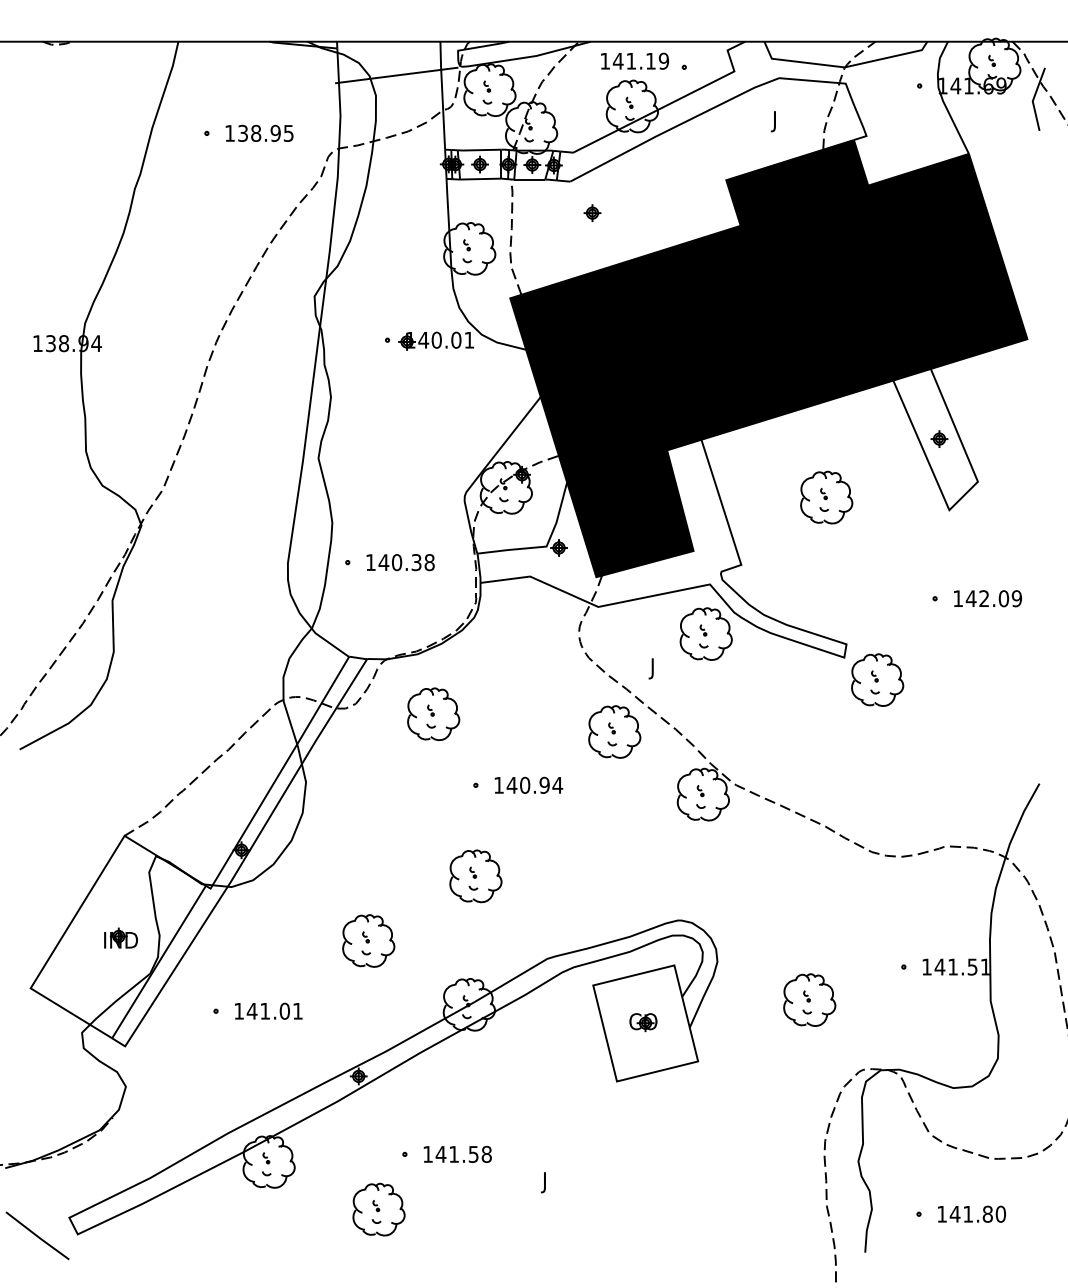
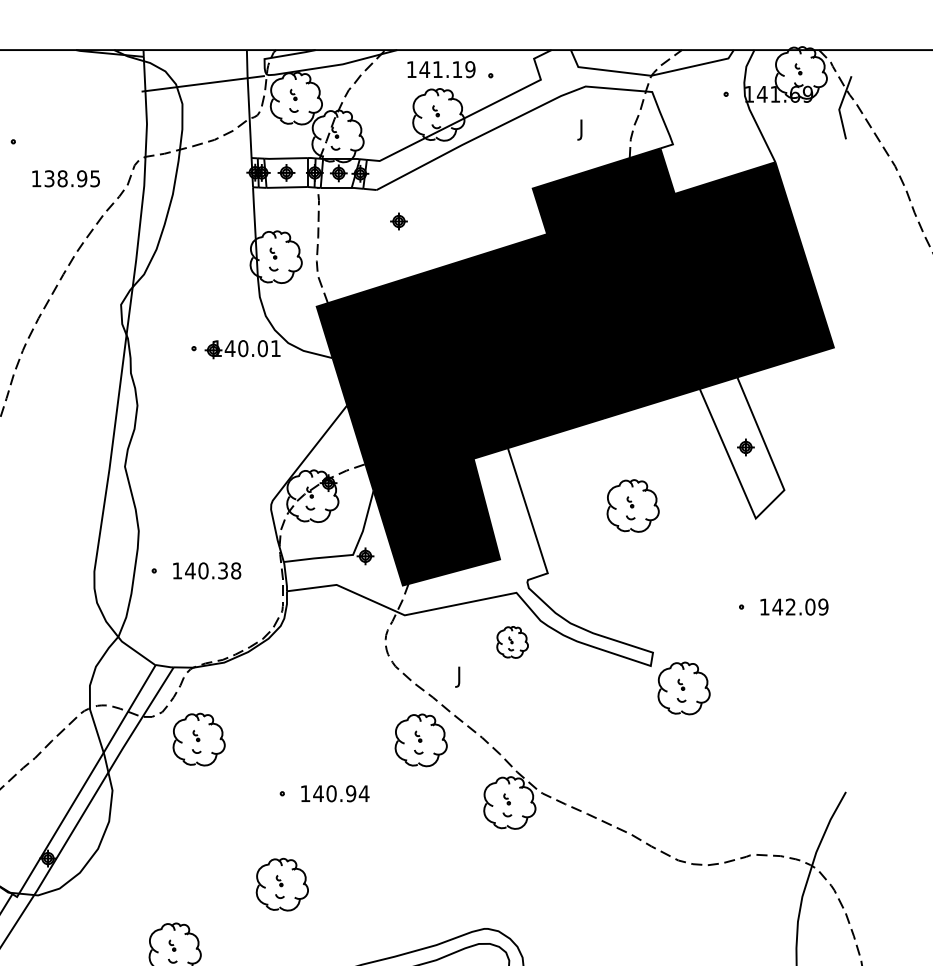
text: (259, 132) -> (65, 177), moved
part: (705, 633) -> (511, 641), size x0.6
part: (433, 714) -> (198, 739), moved

